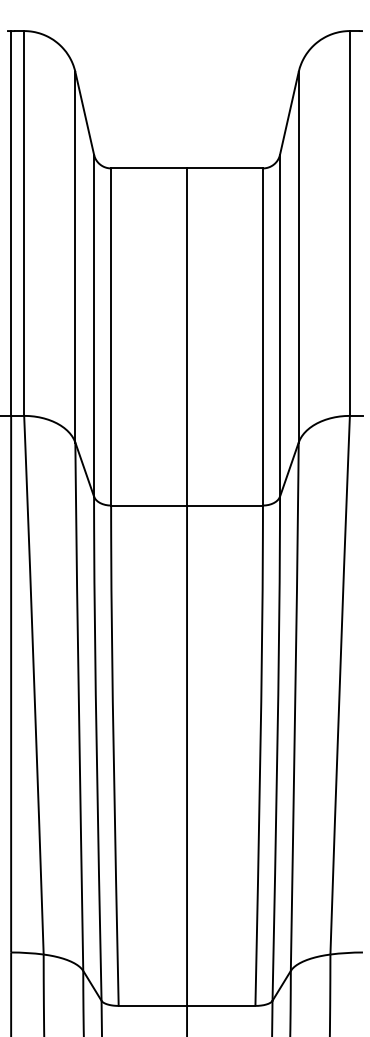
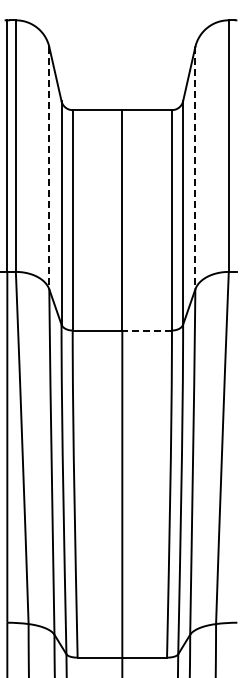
line: (75, 257) -> (49, 168), solid -> dashed
line: (298, 257) -> (195, 168), solid -> dashed
line: (225, 505) -> (147, 330), solid -> dashed

